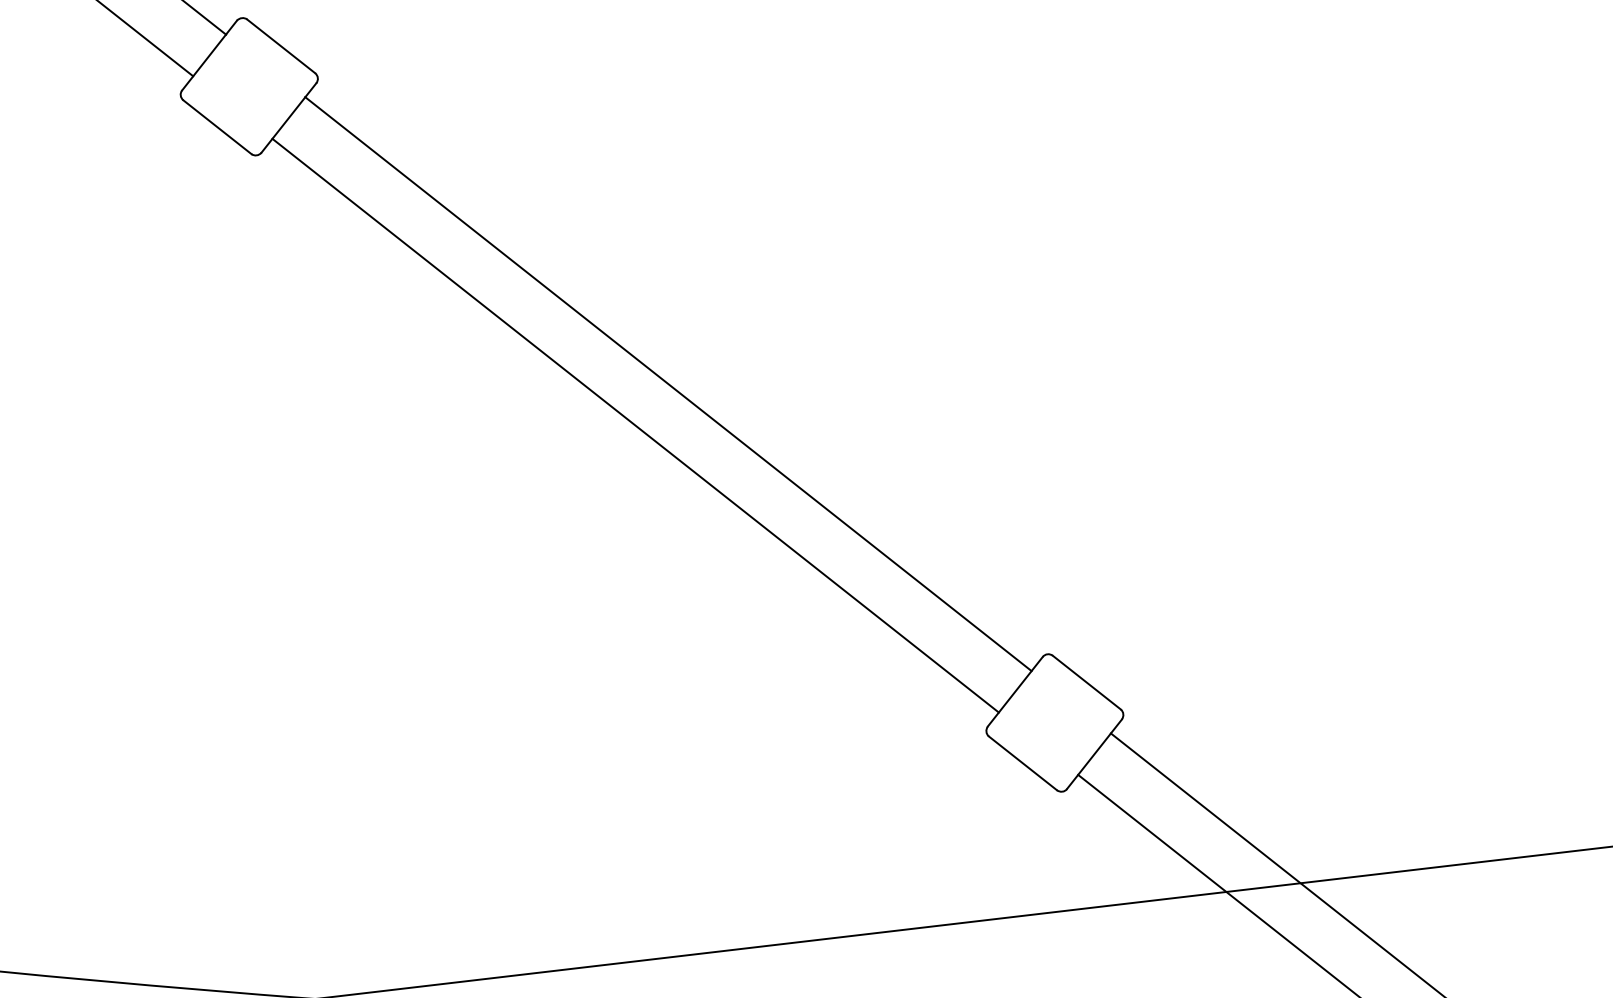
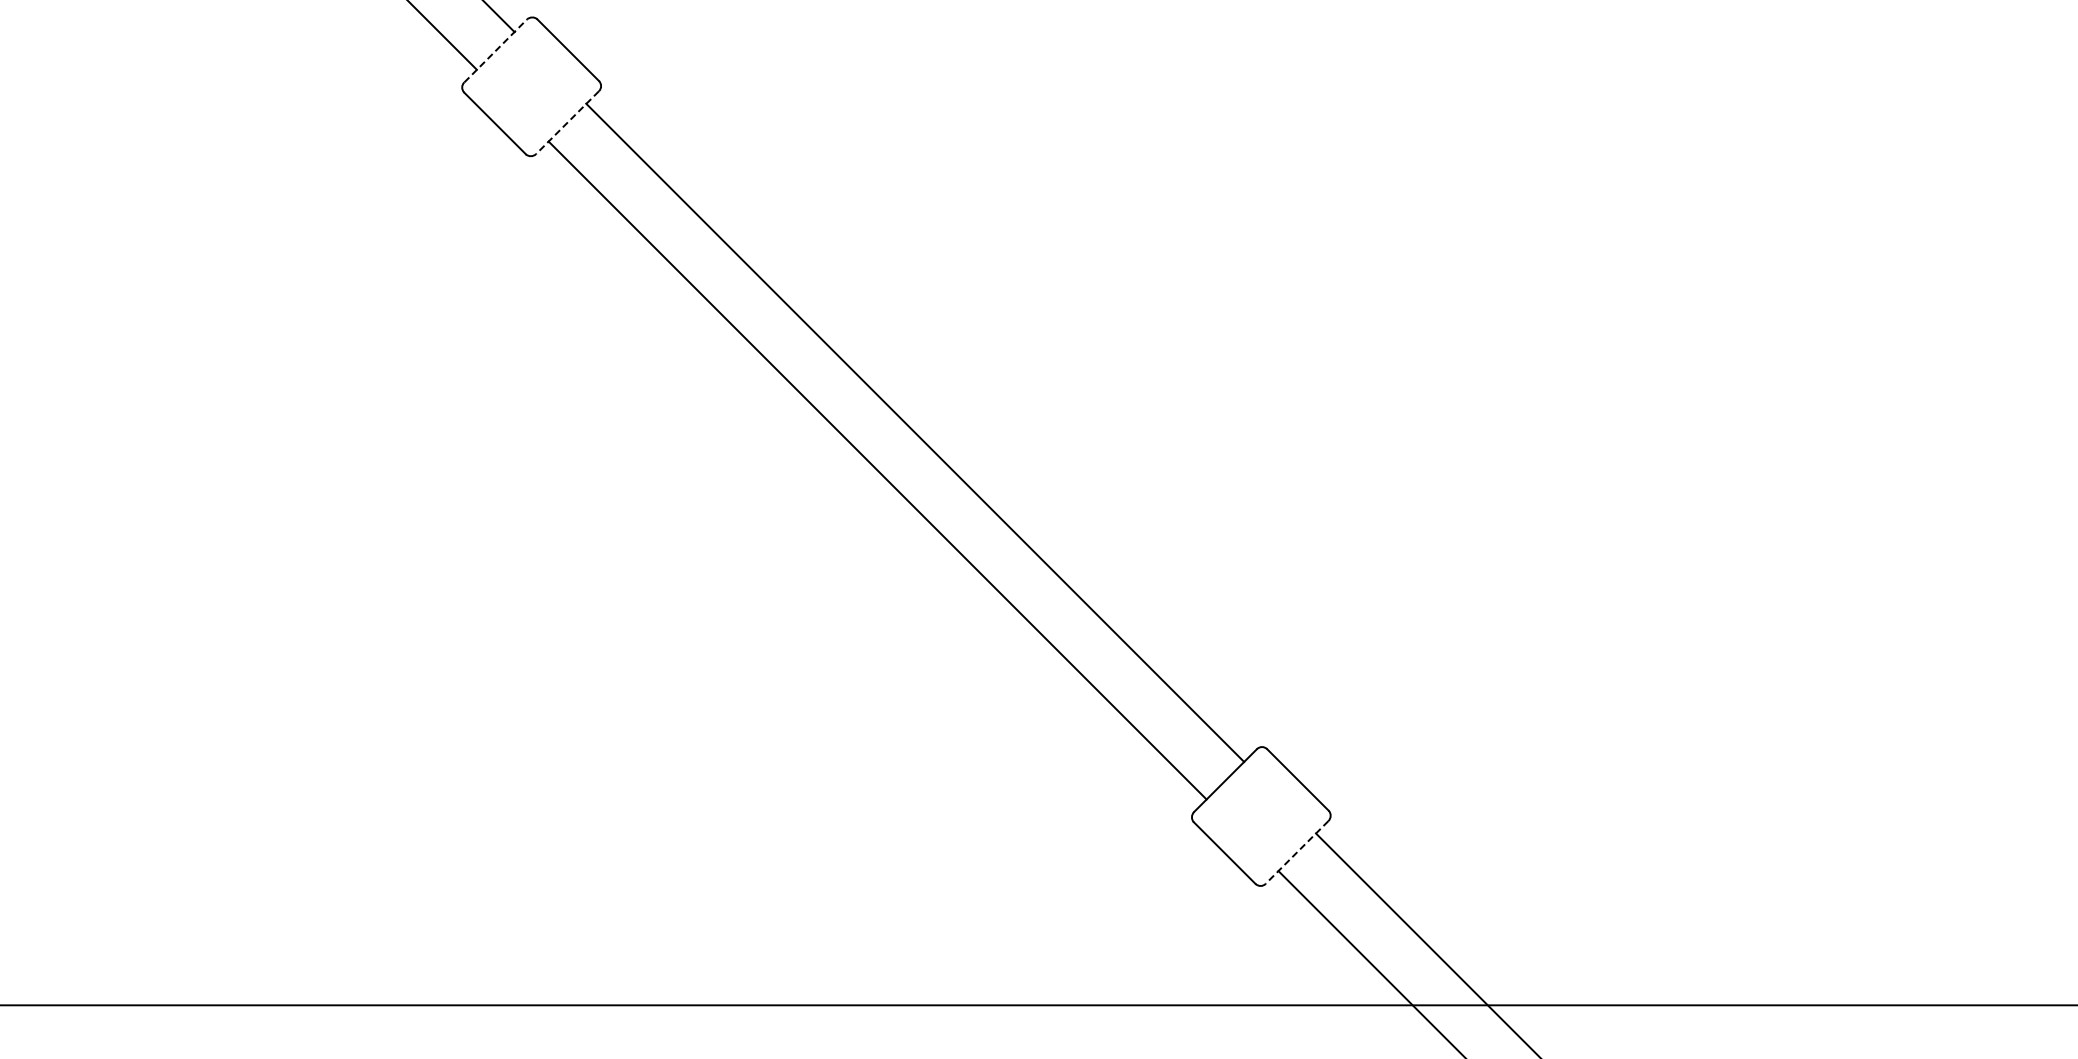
line: (210, 54) -> (496, 50), solid -> dashed
line: (288, 118) -> (567, 123), solid -> dashed
line: (1093, 754) -> (1296, 852), solid -> dashed

